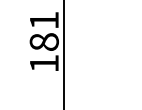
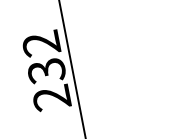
text: (43, 41) -> (45, 70), 181 -> 232

